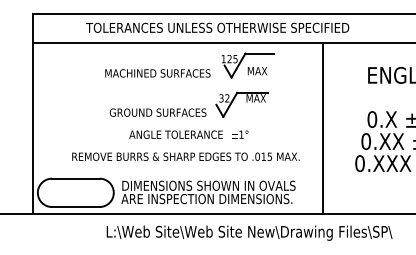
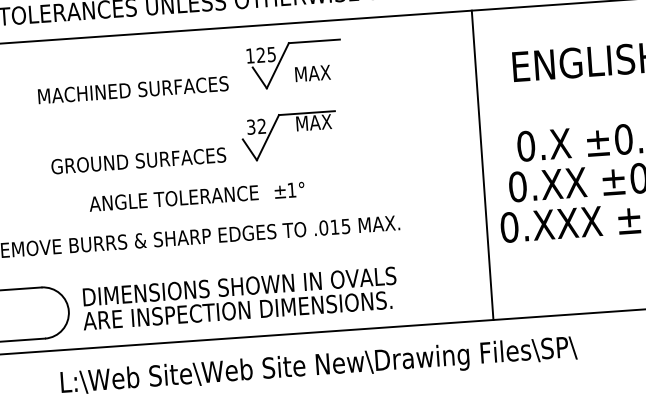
line: (322, 128) -> (482, 165), moved

